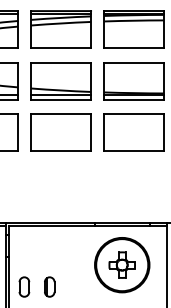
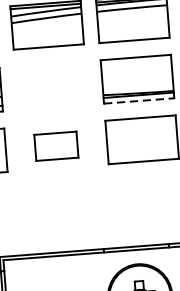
part: (60, 81) -> (51, 86), removed
line: (134, 99) -> (139, 100), solid -> dashed
part: (60, 132) -> (55, 146), size x0.6

